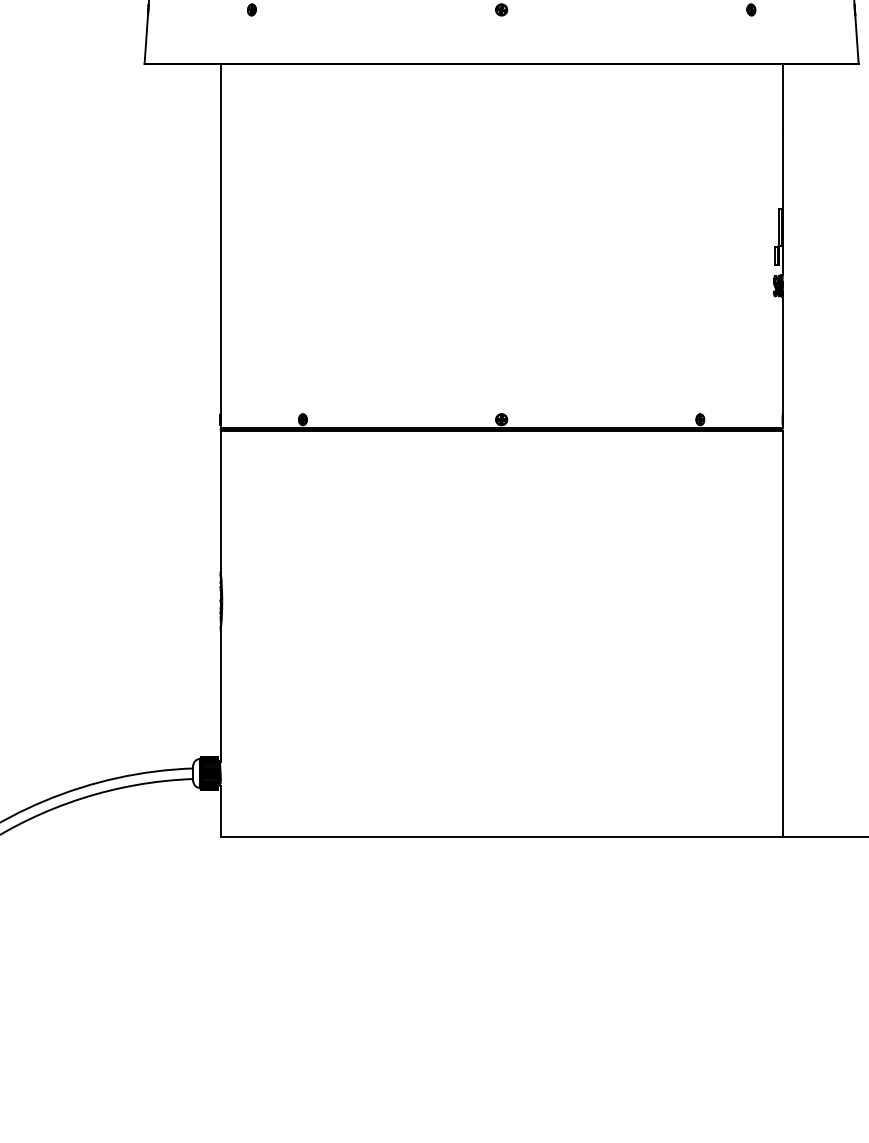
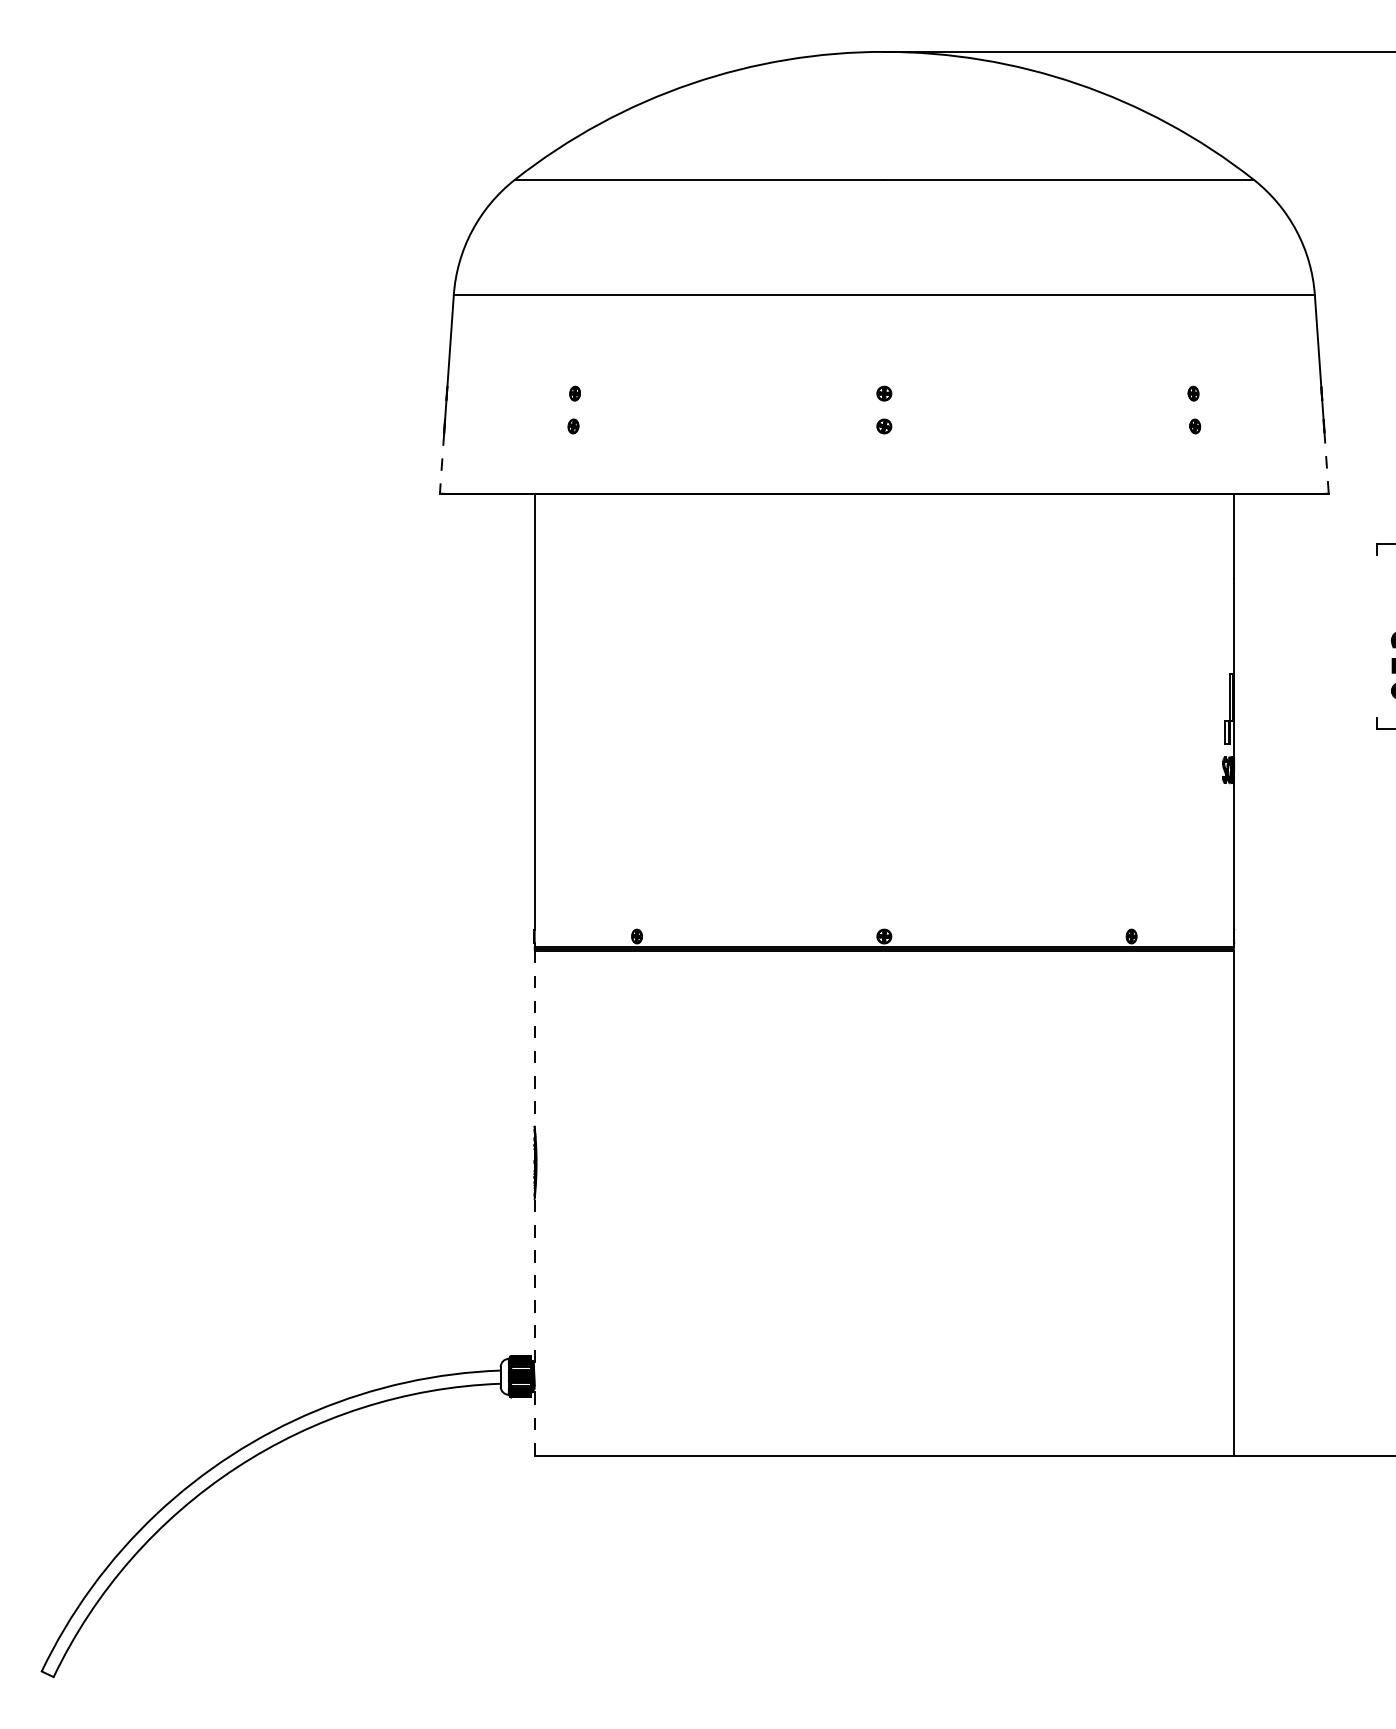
line: (146, 39) -> (442, 463), solid -> dashed
line: (856, 39) -> (1326, 463), solid -> dashed
line: (220, 501) -> (534, 1038), solid -> dashed
line: (220, 696) -> (534, 1281), solid -> dashed
line: (220, 811) -> (534, 1424), solid -> dashed

